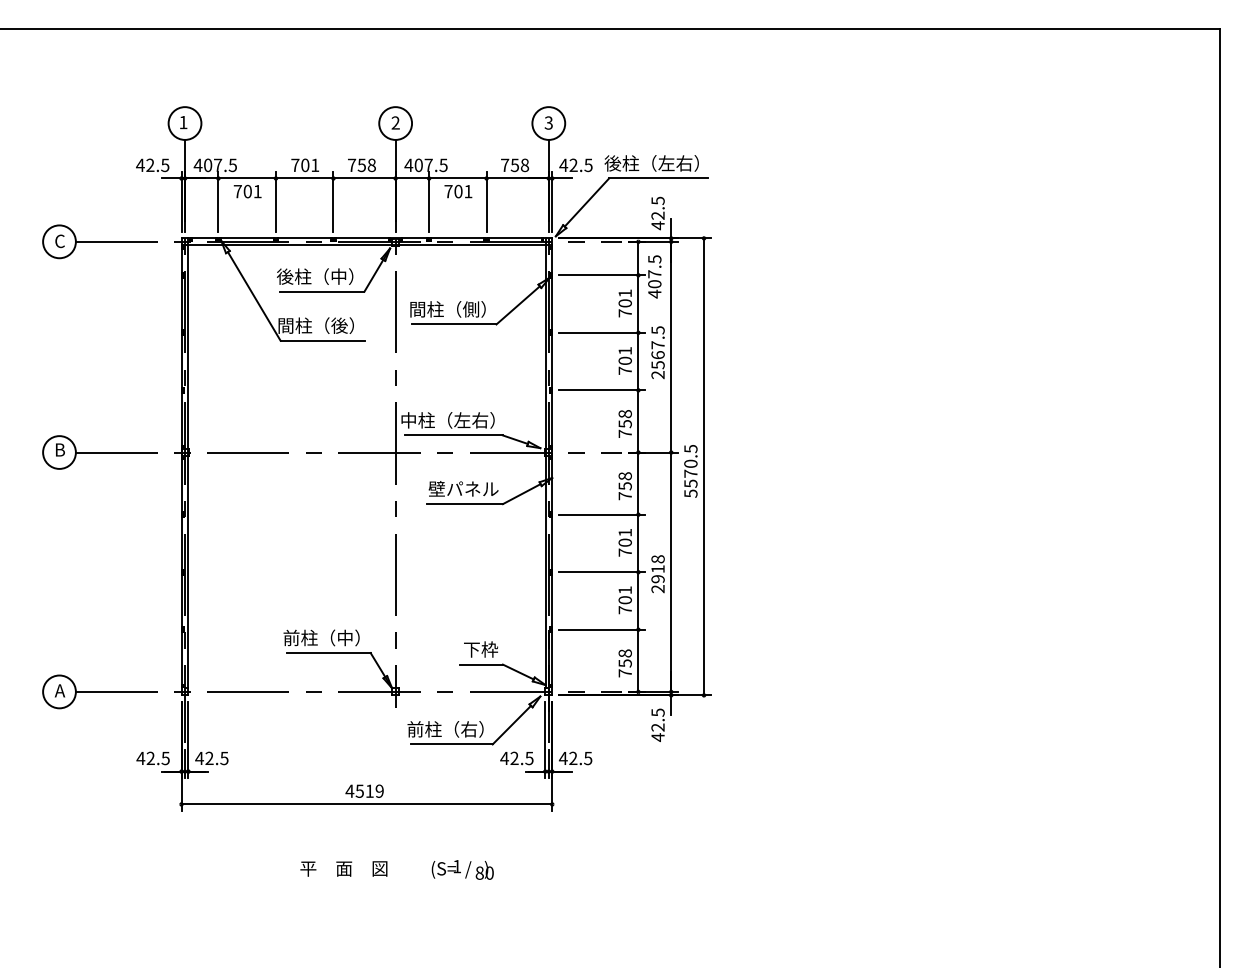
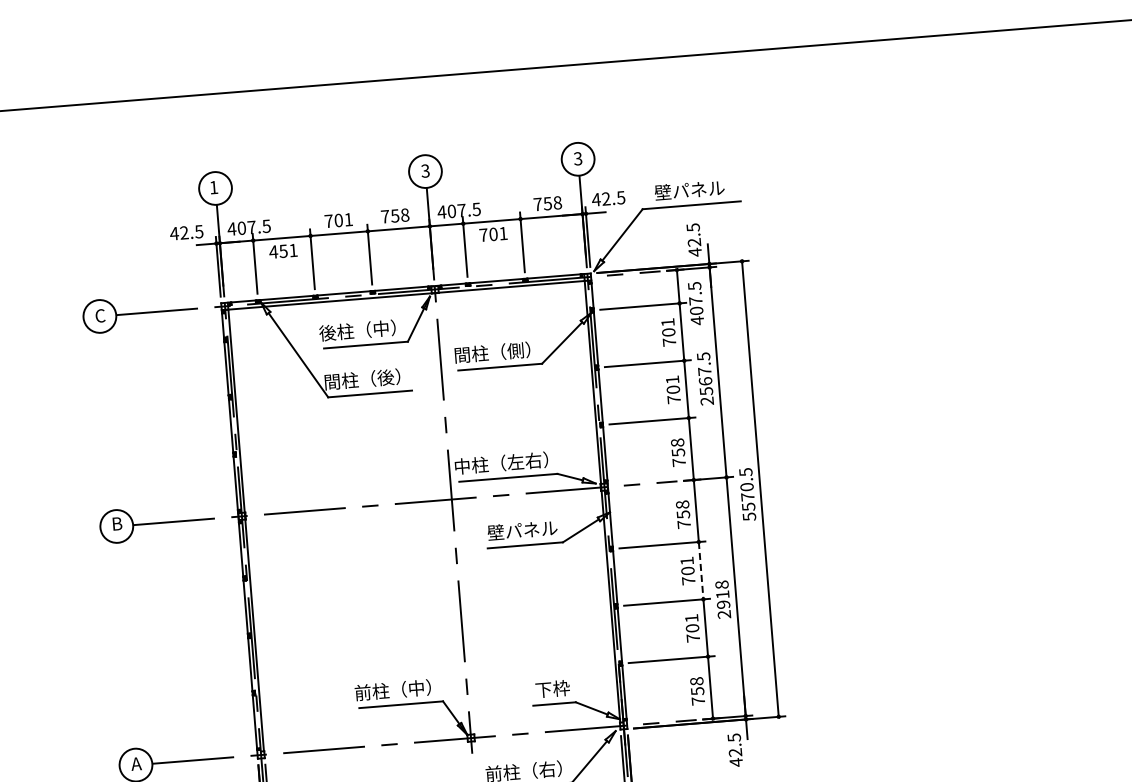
text: (395, 122) -> (425, 170), 2 -> 3
text: (651, 163) -> (683, 190), 後柱（左右） -> 壁パネル
text: (242, 191) -> (278, 251), 701 -> 451
line: (638, 543) -> (701, 570), solid -> dashed

